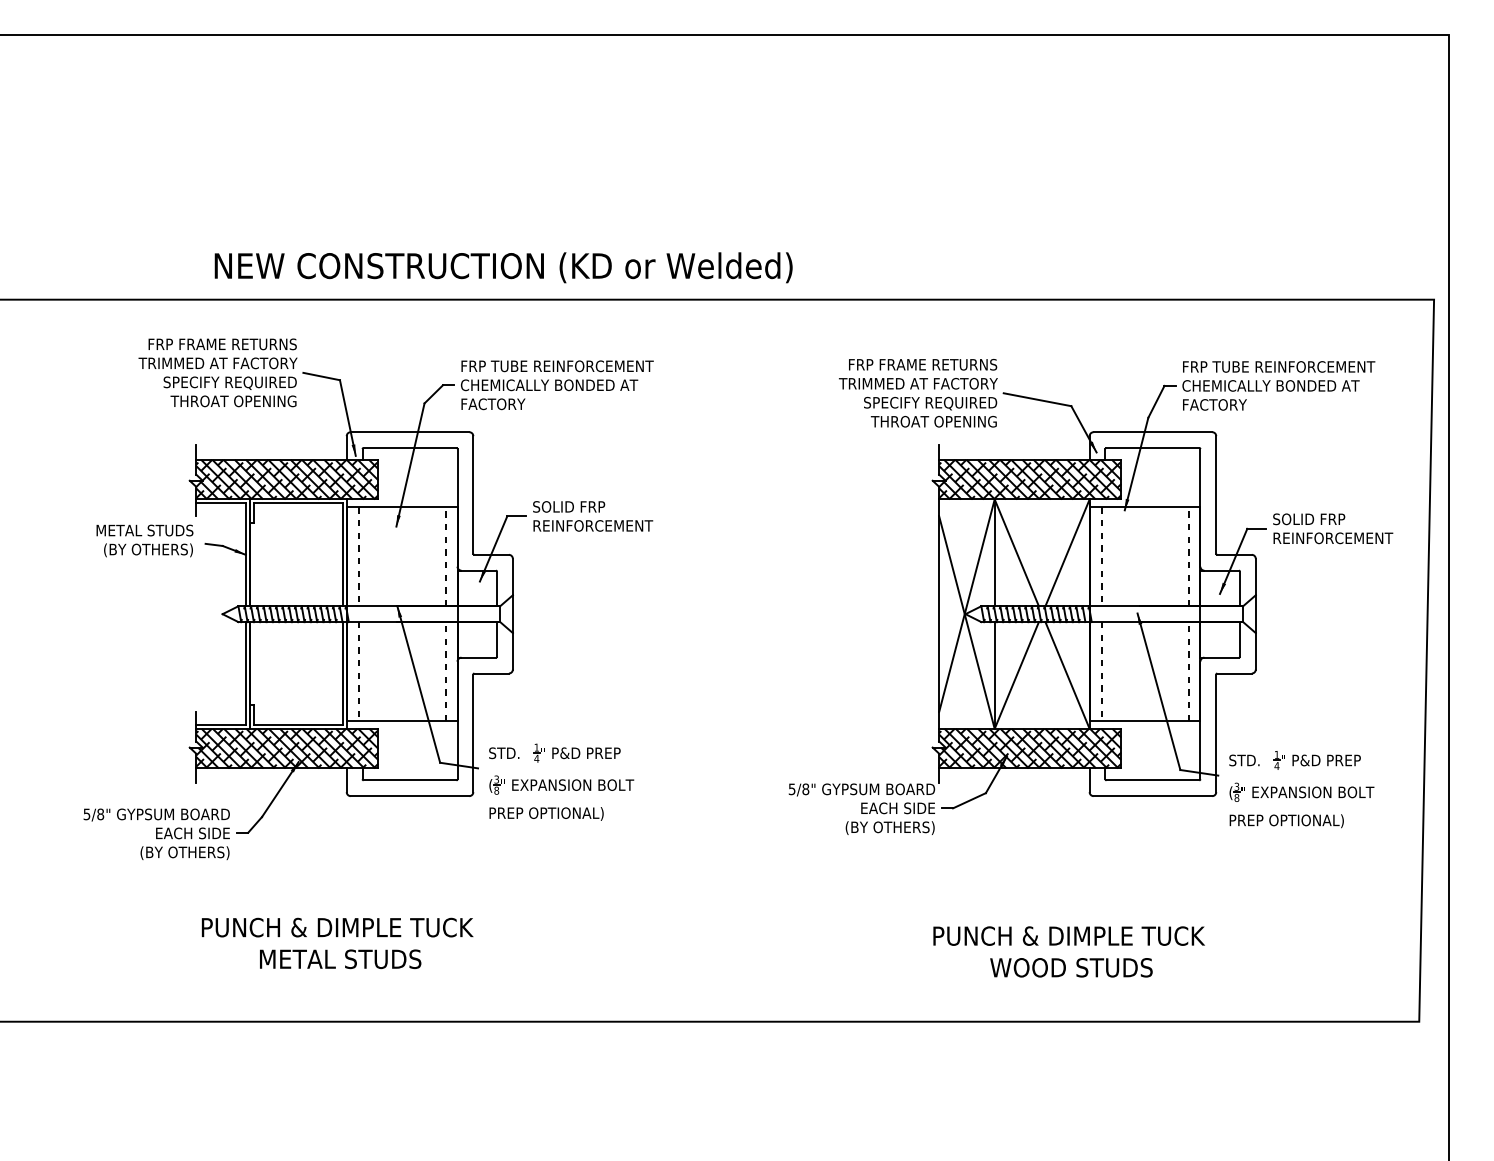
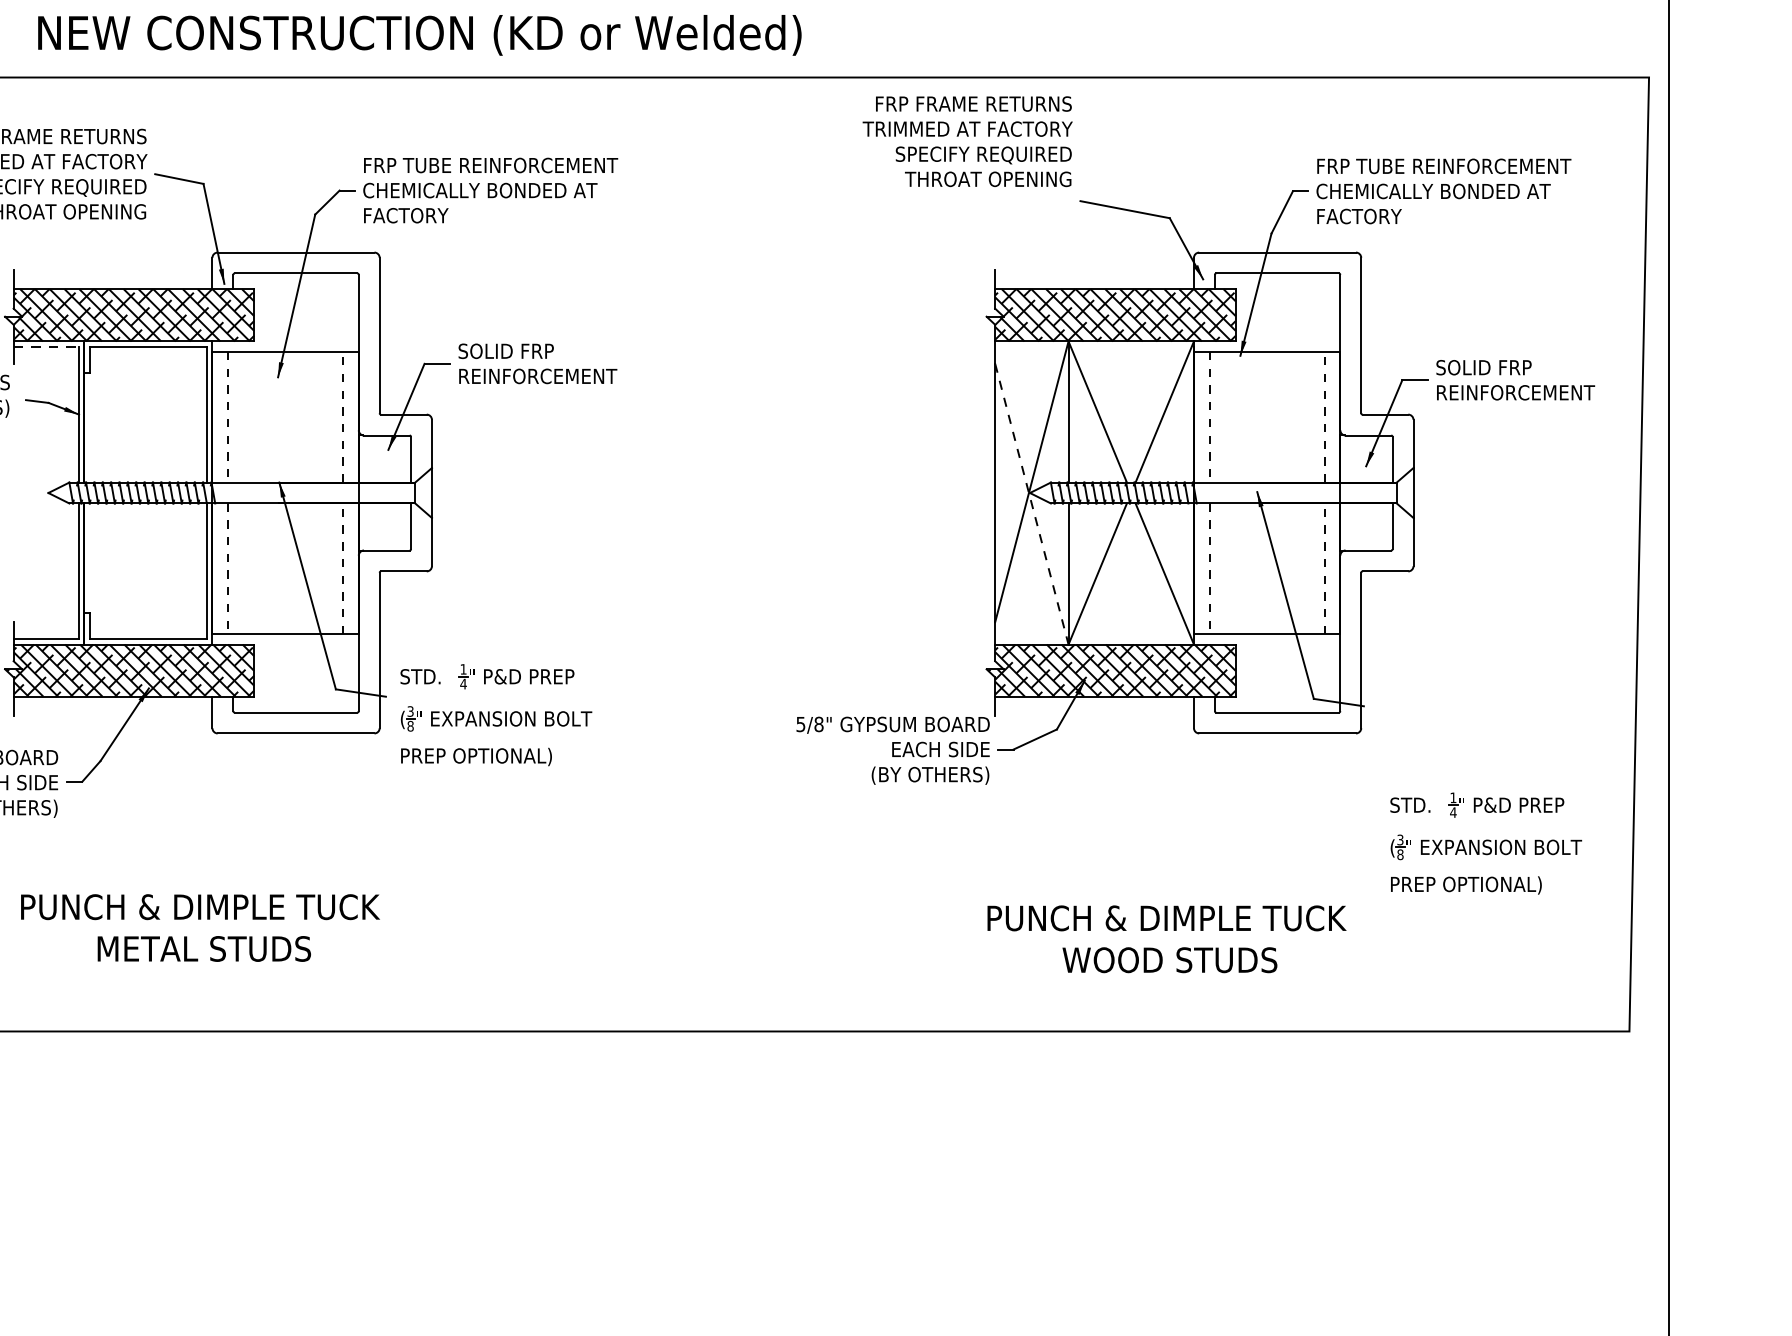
text: (918, 393) -> (967, 142), moved
line: (221, 503) -> (46, 346), solid -> dashed
line: (966, 622) -> (1031, 504), solid -> dashed
part: (1301, 789) -> (1485, 843), moved

